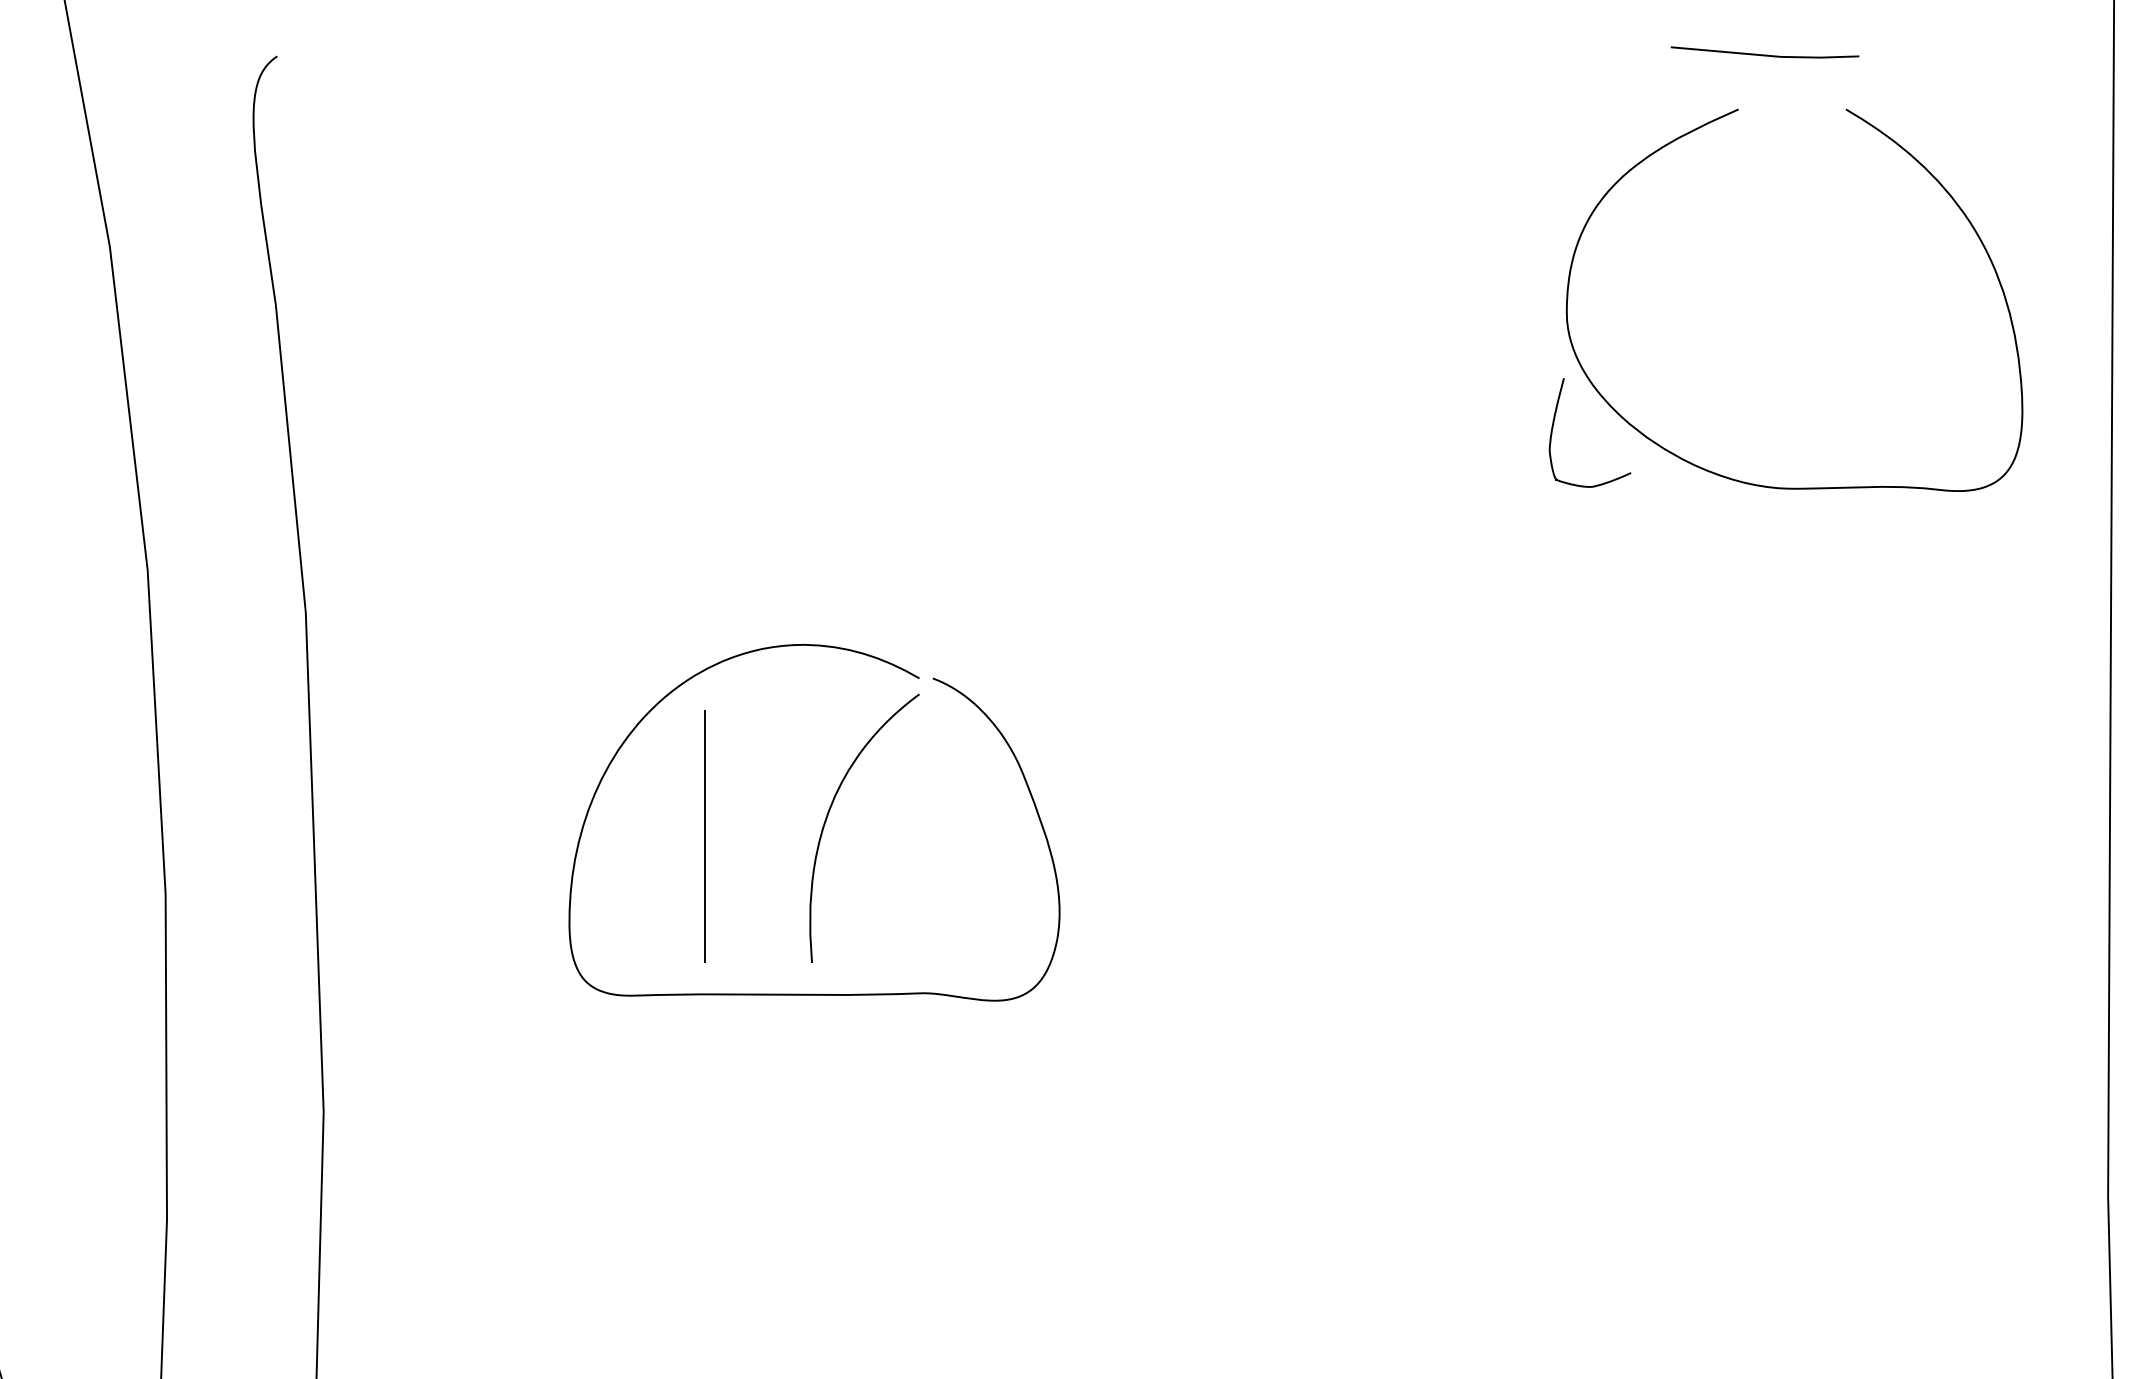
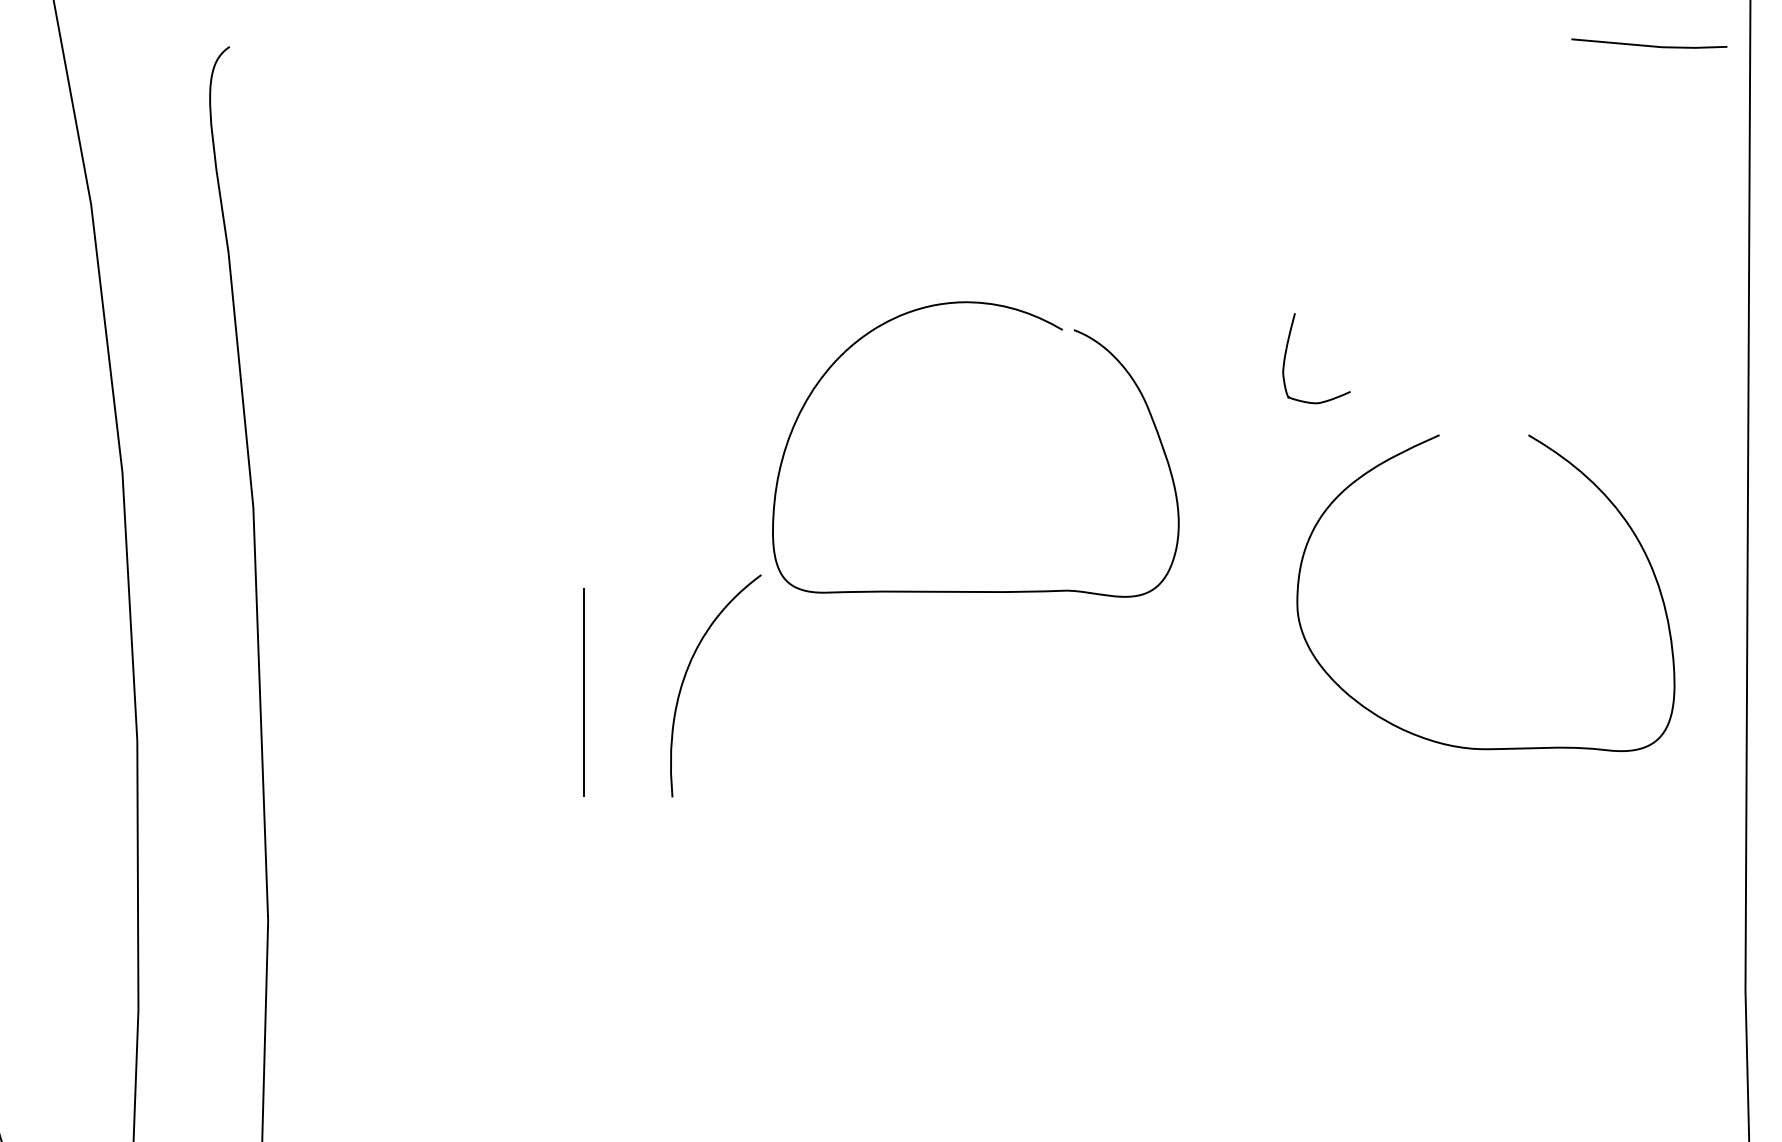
line: (1764, 54) -> (1648, 45), moved
curve: (1920, 165) -> (1590, 481), moved
curve: (814, 993) -> (975, 590), moved

